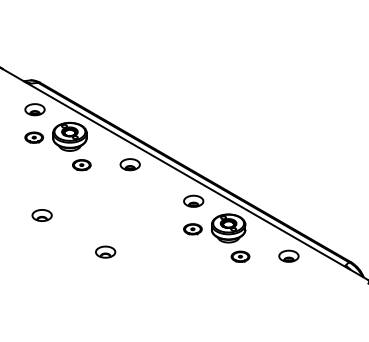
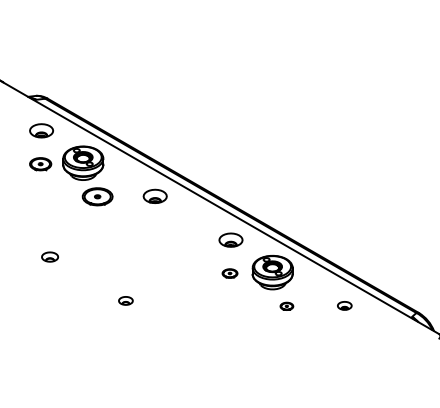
part: (81, 165) -> (96, 197), size x1.4
part: (41, 214) -> (49, 256), size x0.7
part: (192, 229) -> (229, 273), size x0.7
part: (105, 251) -> (125, 300), size x0.6
part: (240, 256) -> (286, 306), size x0.6
part: (288, 256) -> (344, 305), size x0.6

